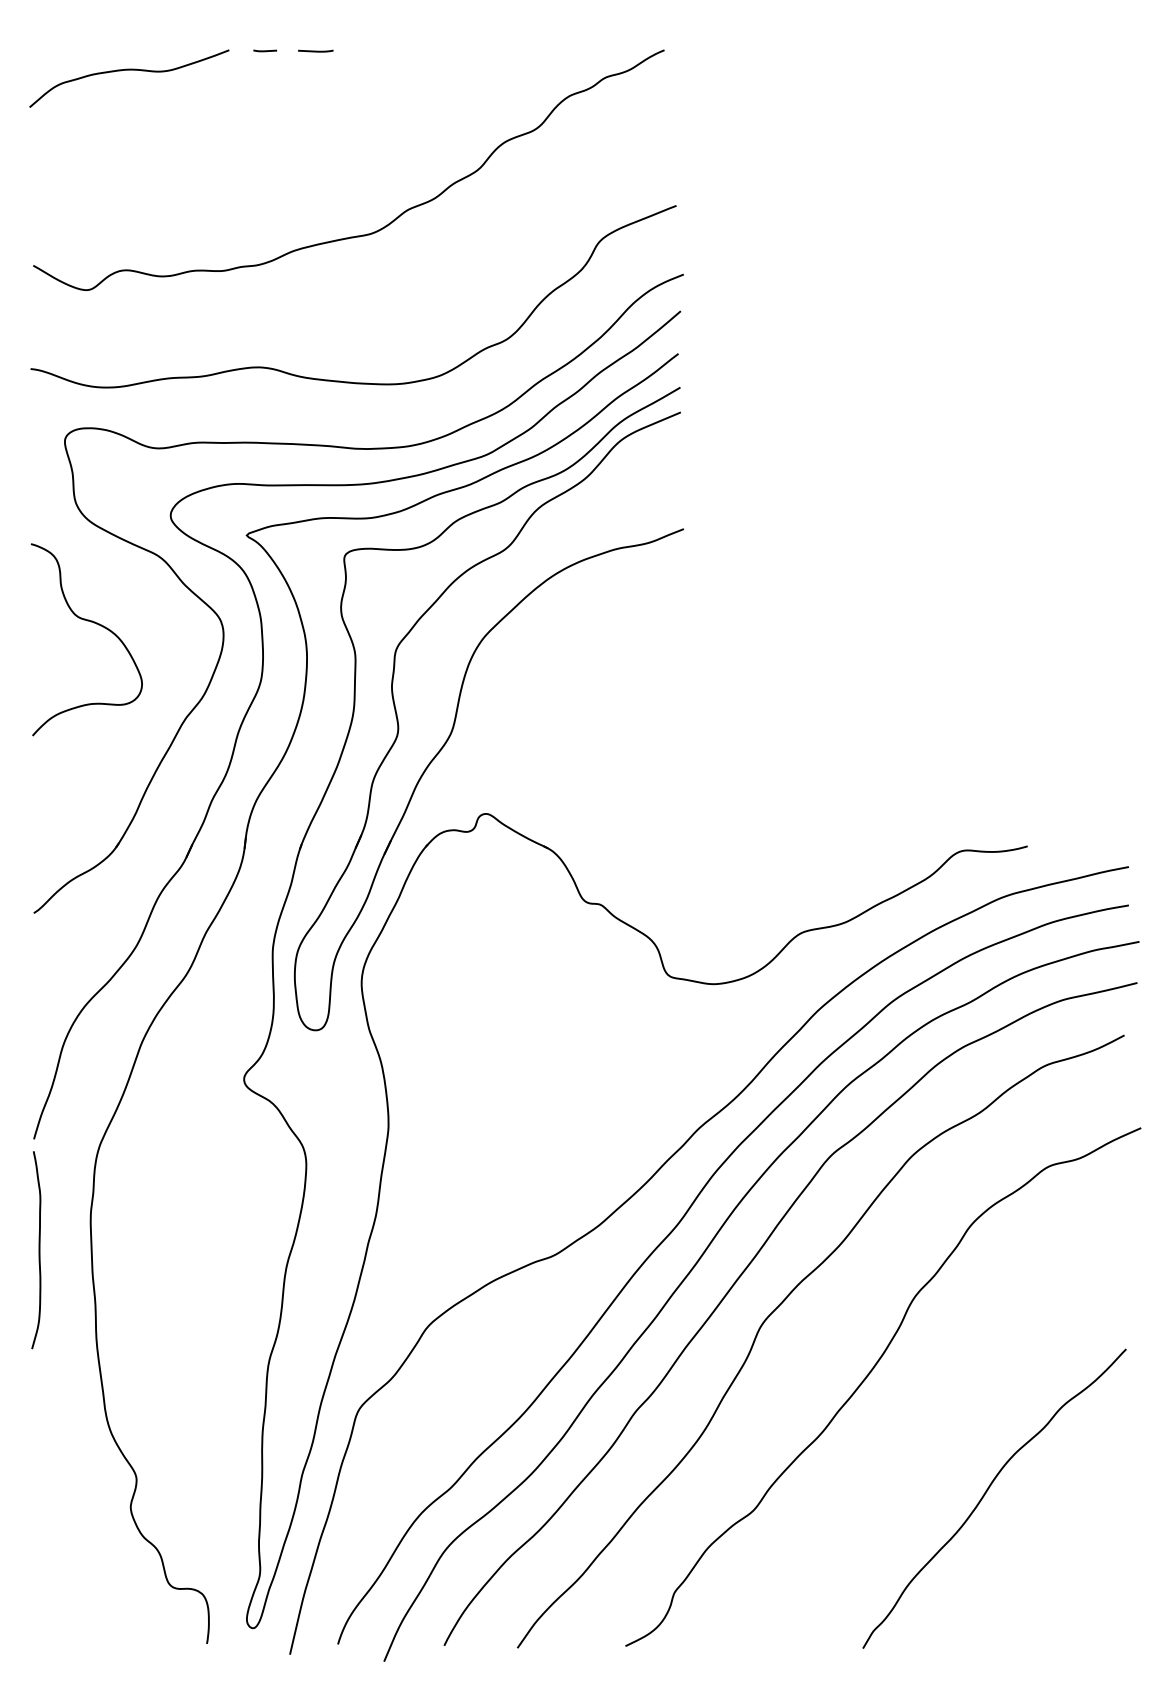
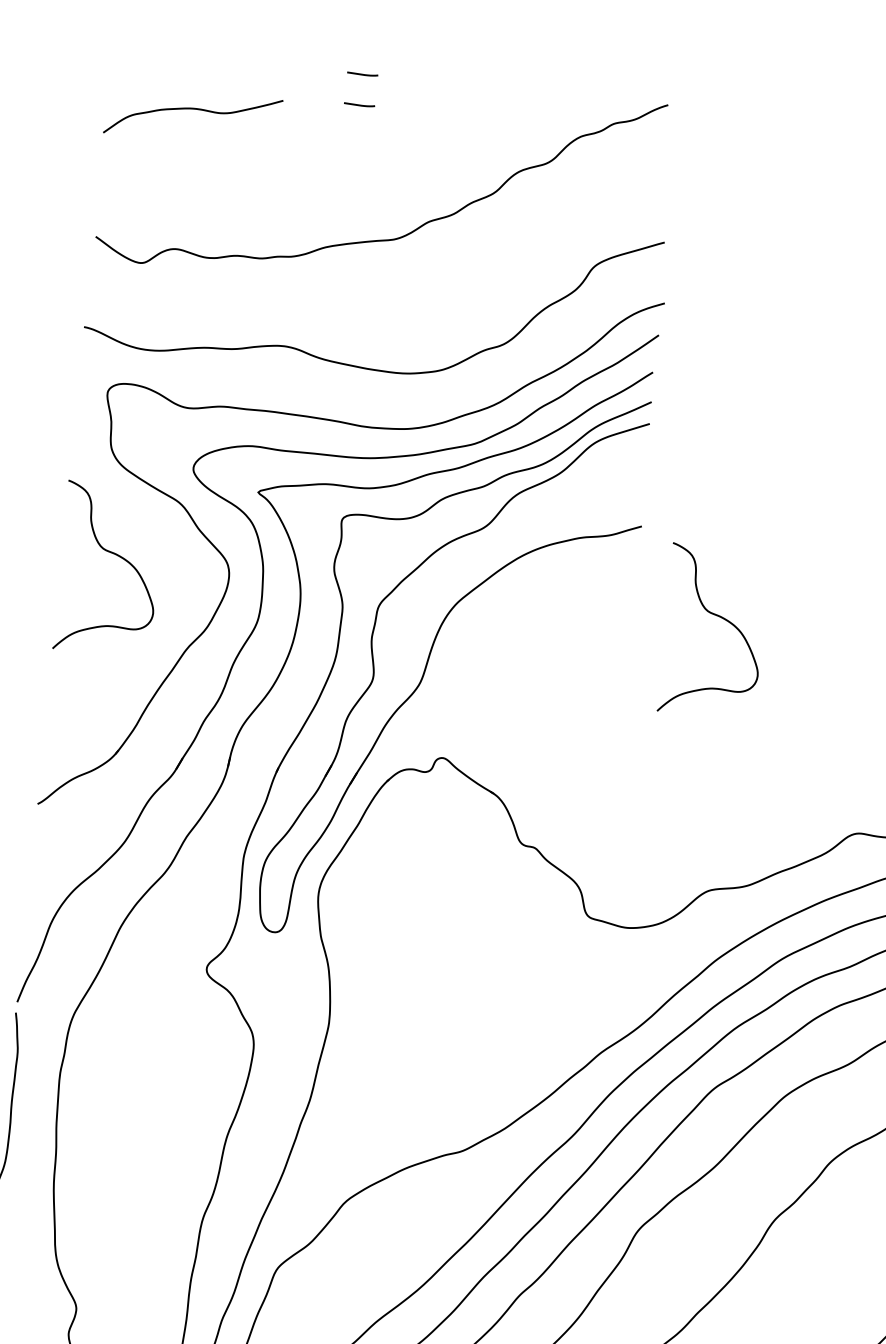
line: (264, 50) -> (317, 69), removed
curve: (129, 70) -> (194, 109), moved
line: (315, 85) -> (359, 104), added
curve: (781, 622) -> (718, 617), added

